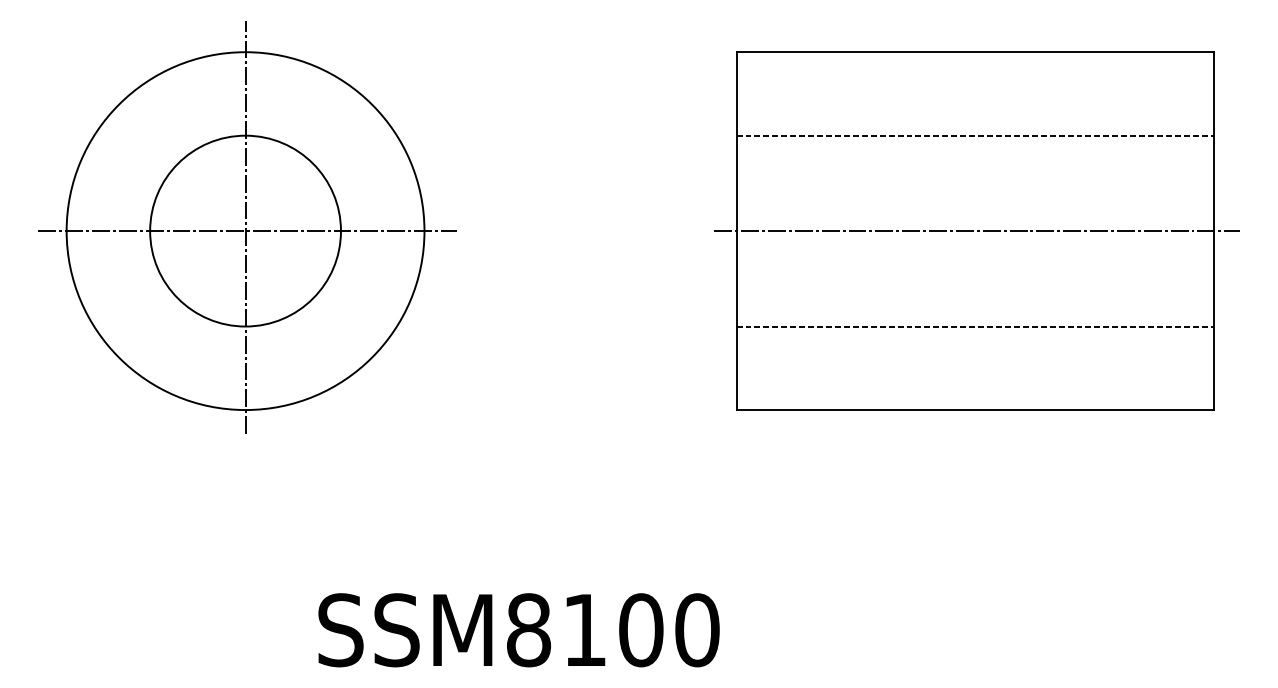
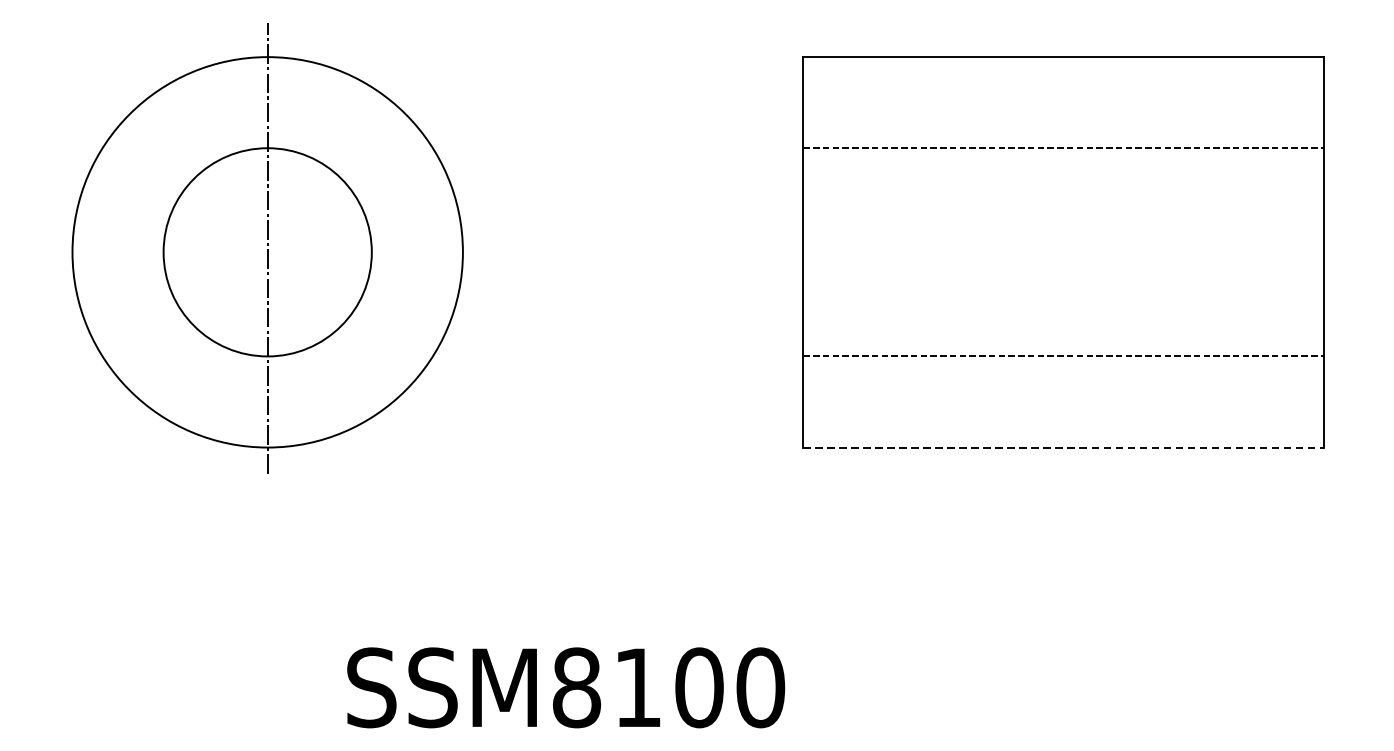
line: (247, 231) -> (269, 252), removed
line: (976, 231) -> (1065, 252), removed
line: (975, 410) -> (1064, 448), solid -> dashed

